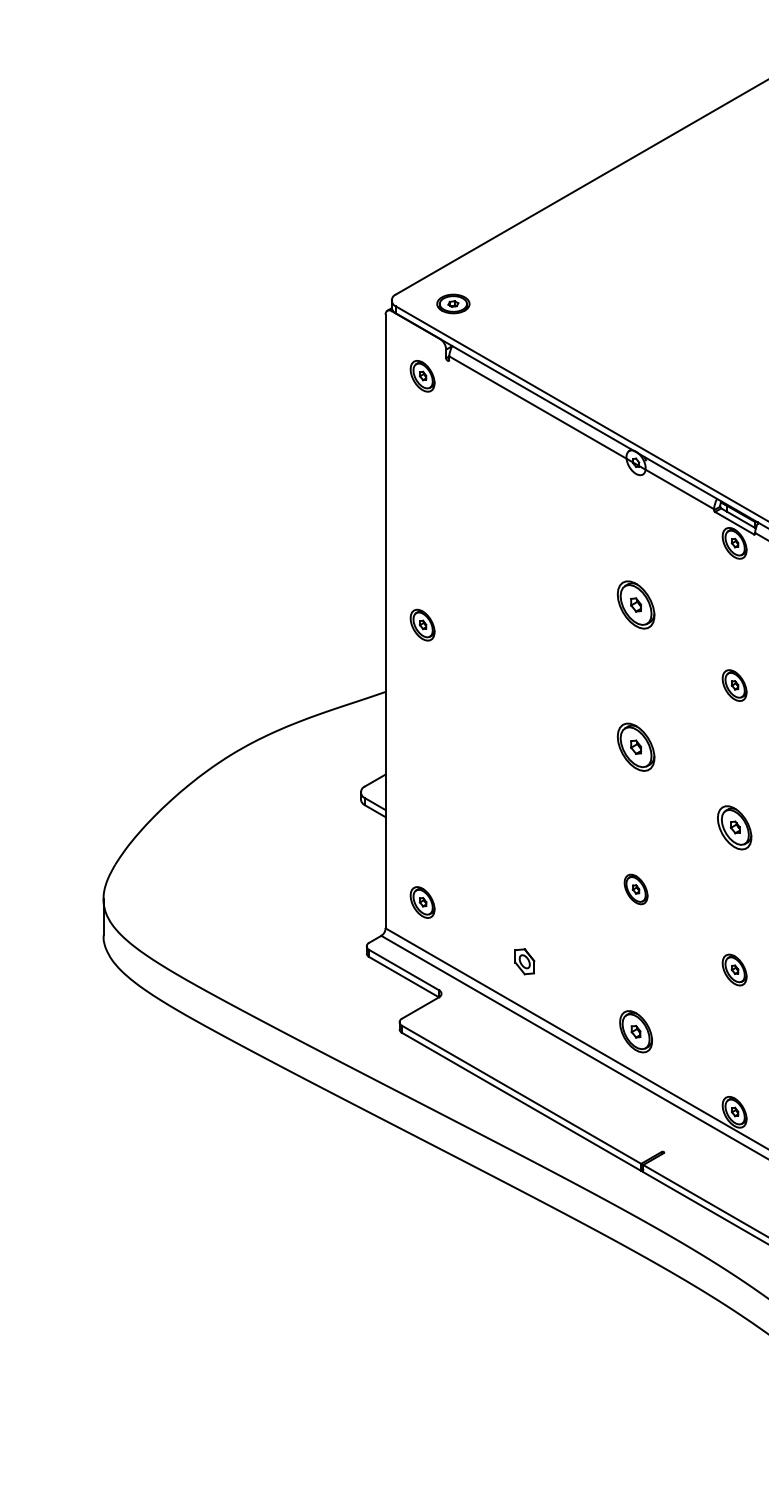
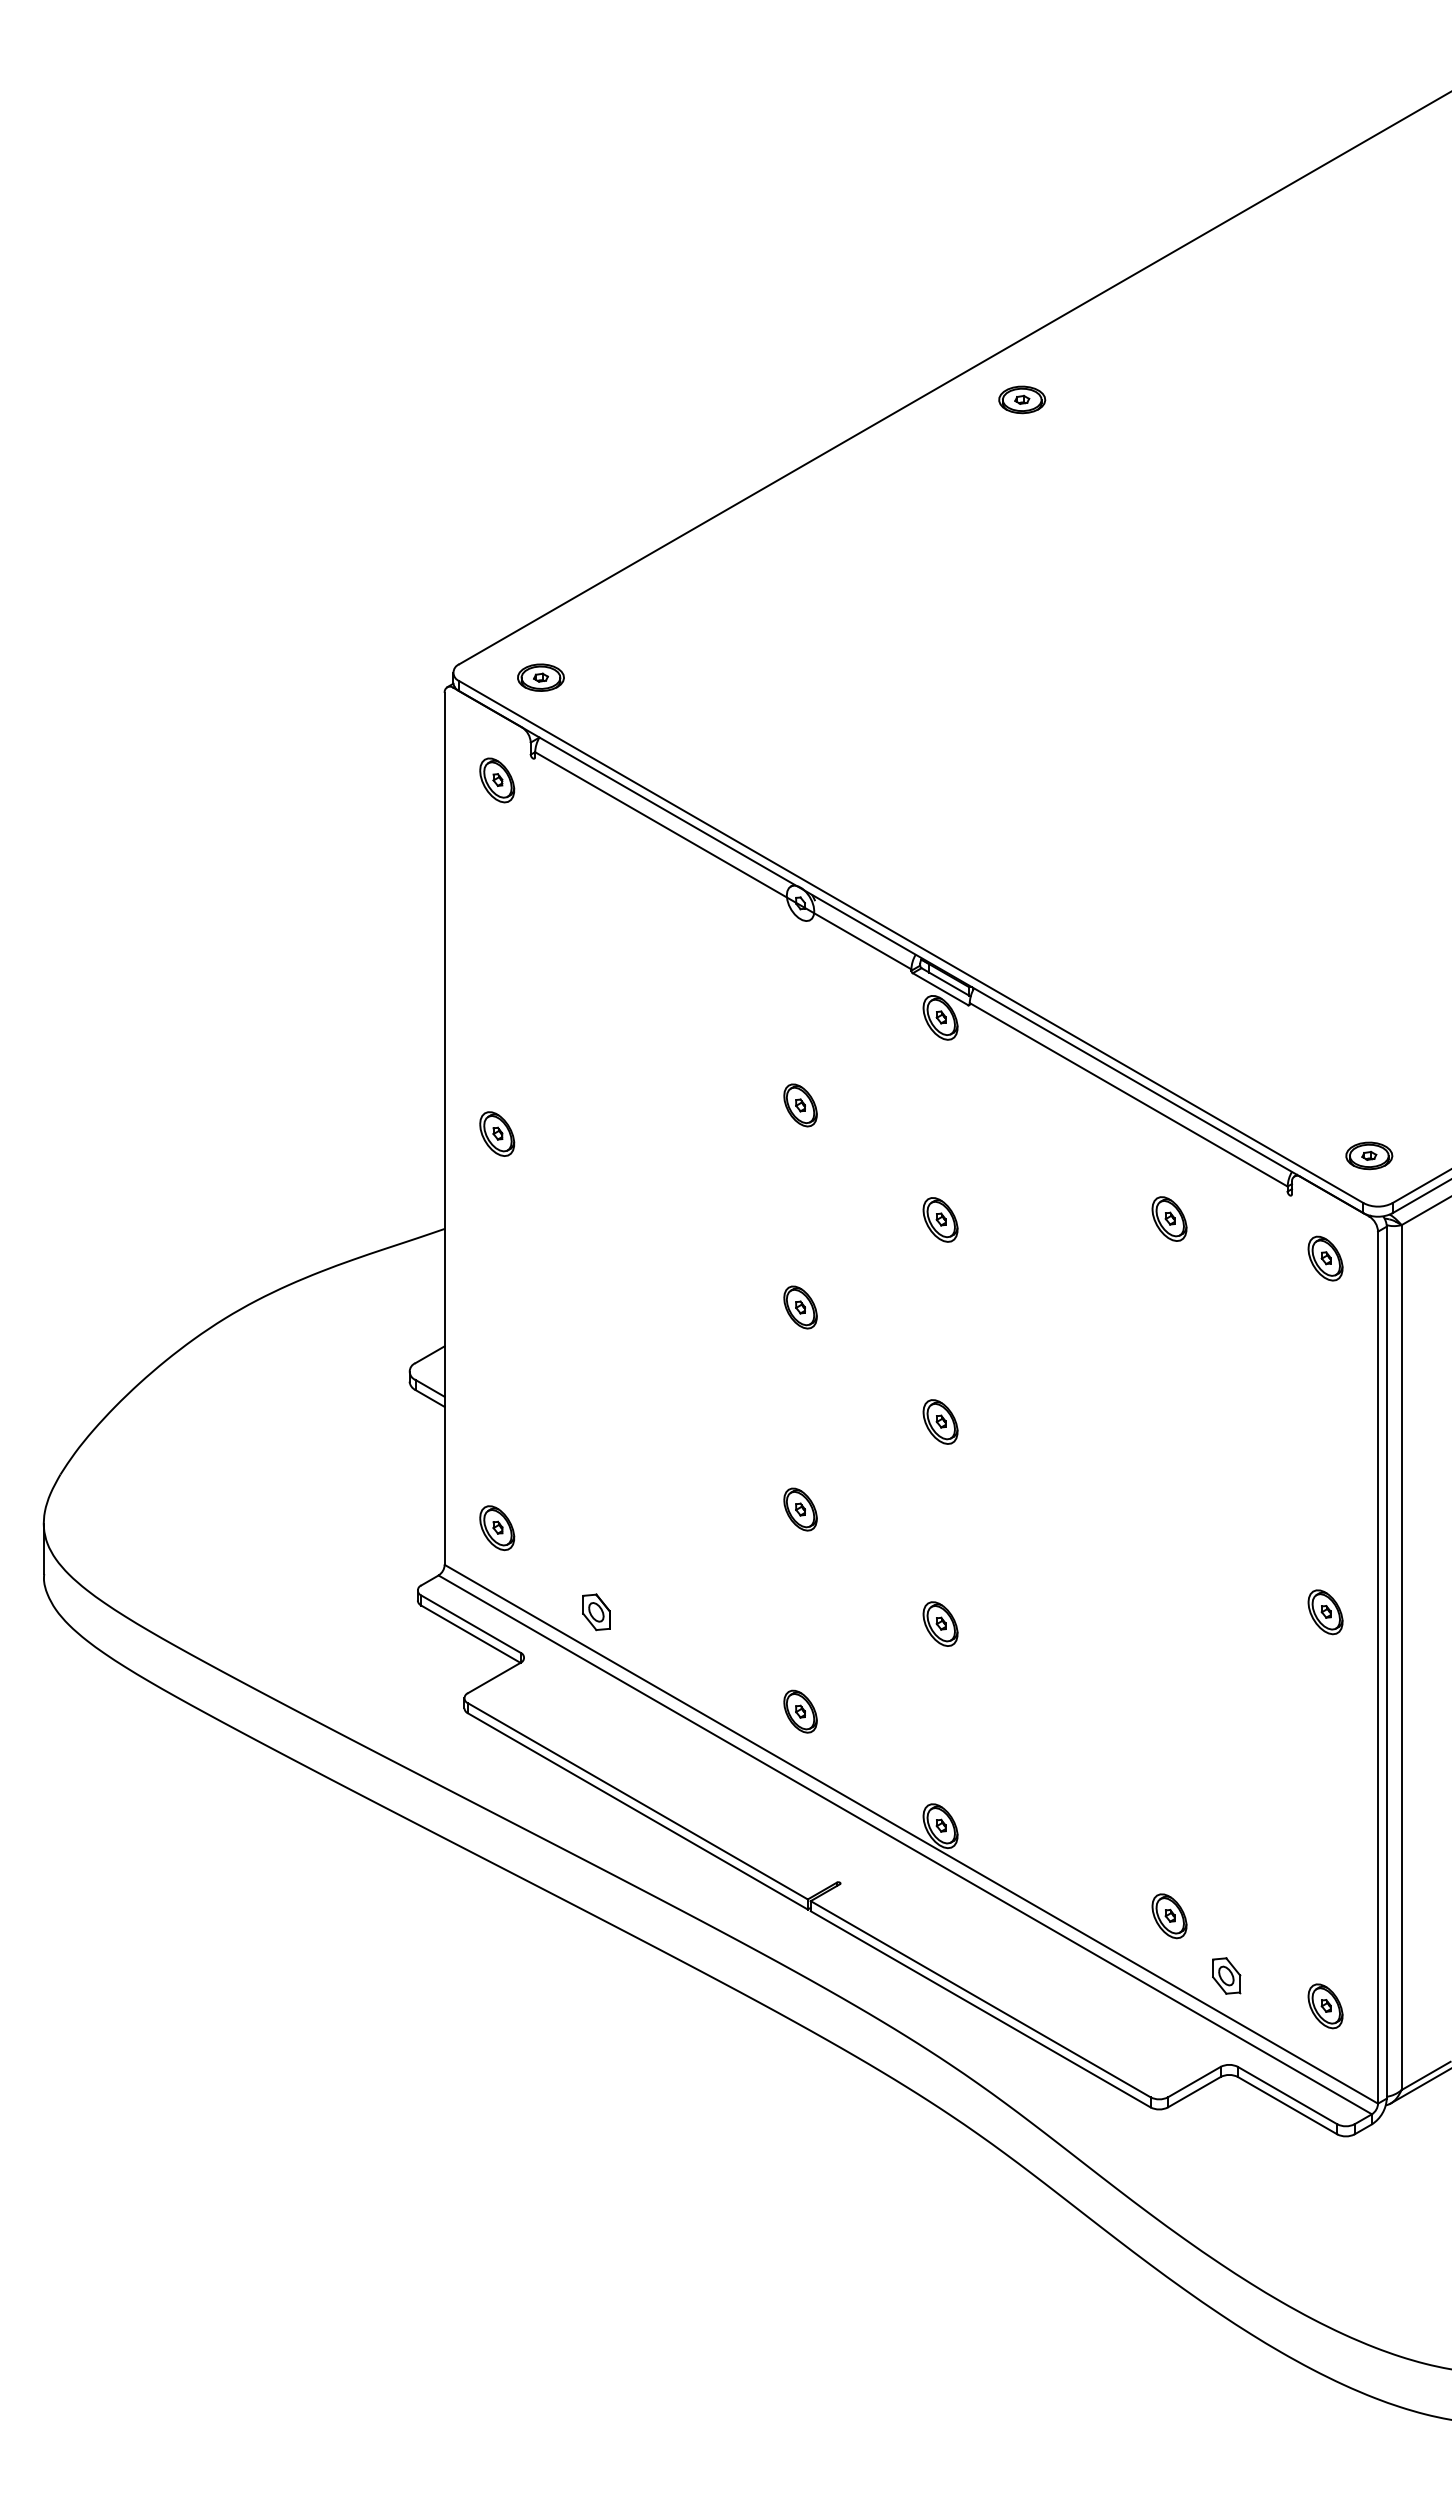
part: (636, 605) -> (800, 1105), size x0.62
part: (636, 747) -> (800, 1307), size x0.62
part: (734, 827) -> (940, 1421), size x0.71
part: (524, 961) -> (596, 1612), moved
part: (636, 1031) -> (800, 1711), size x0.71

